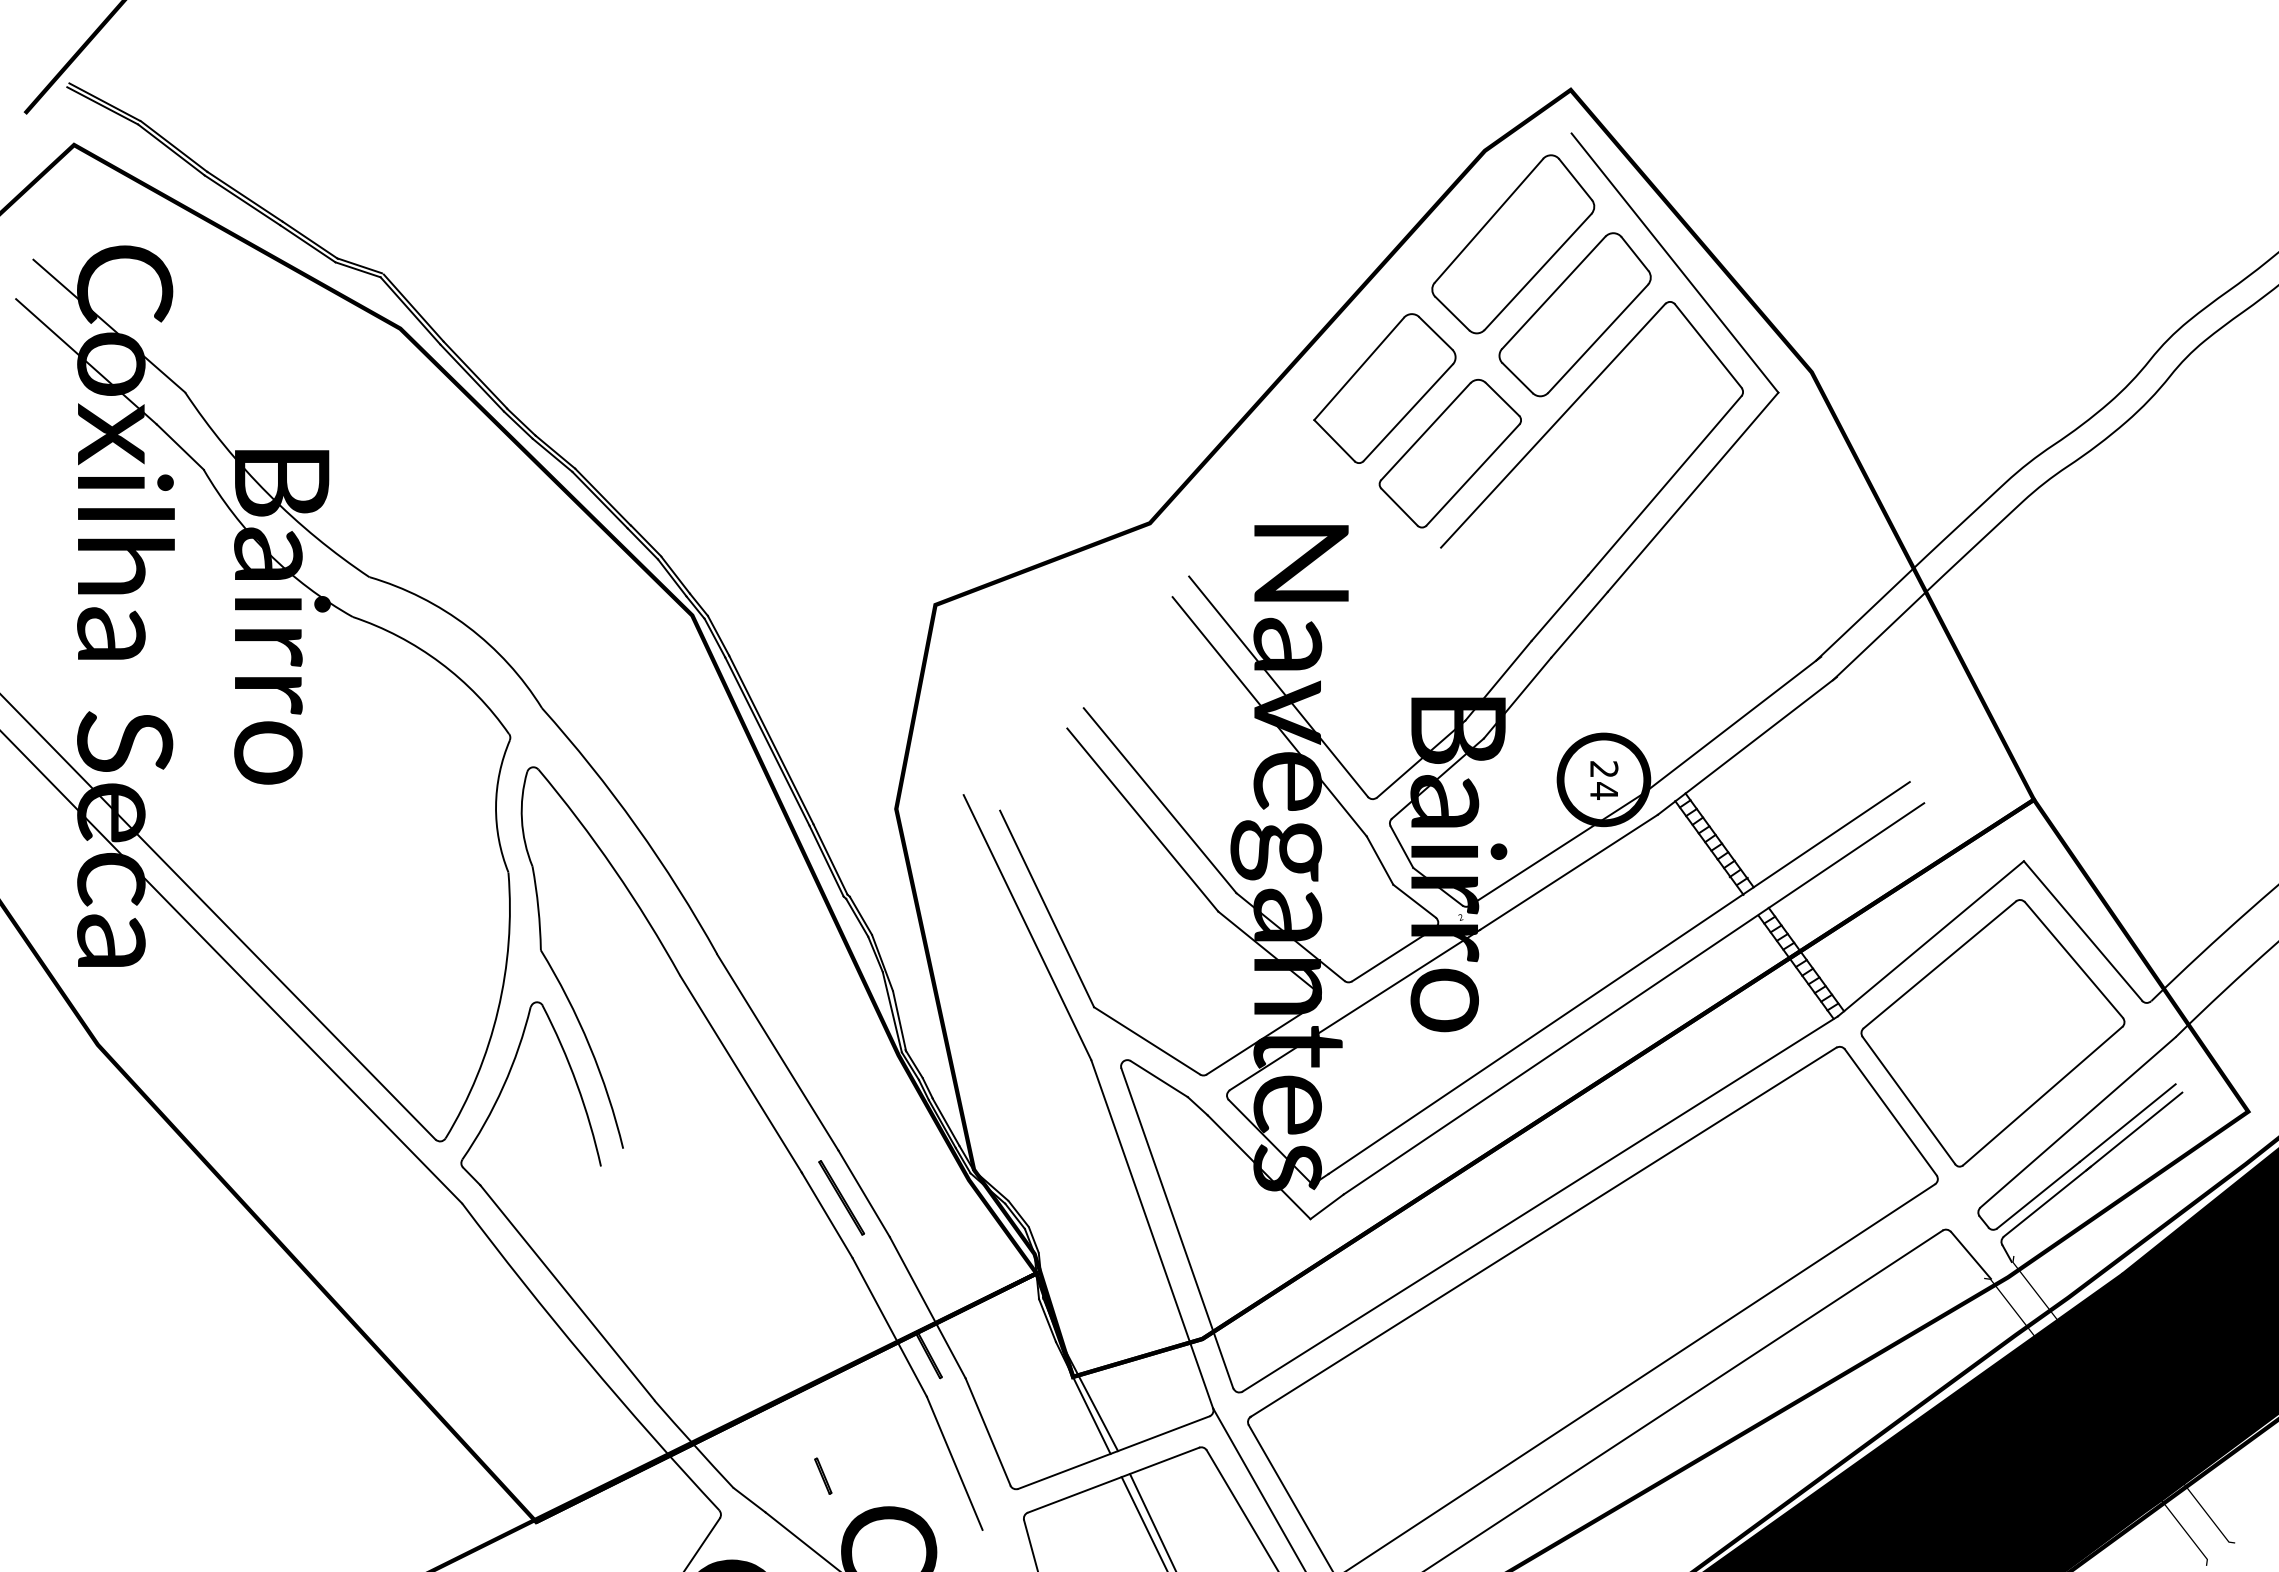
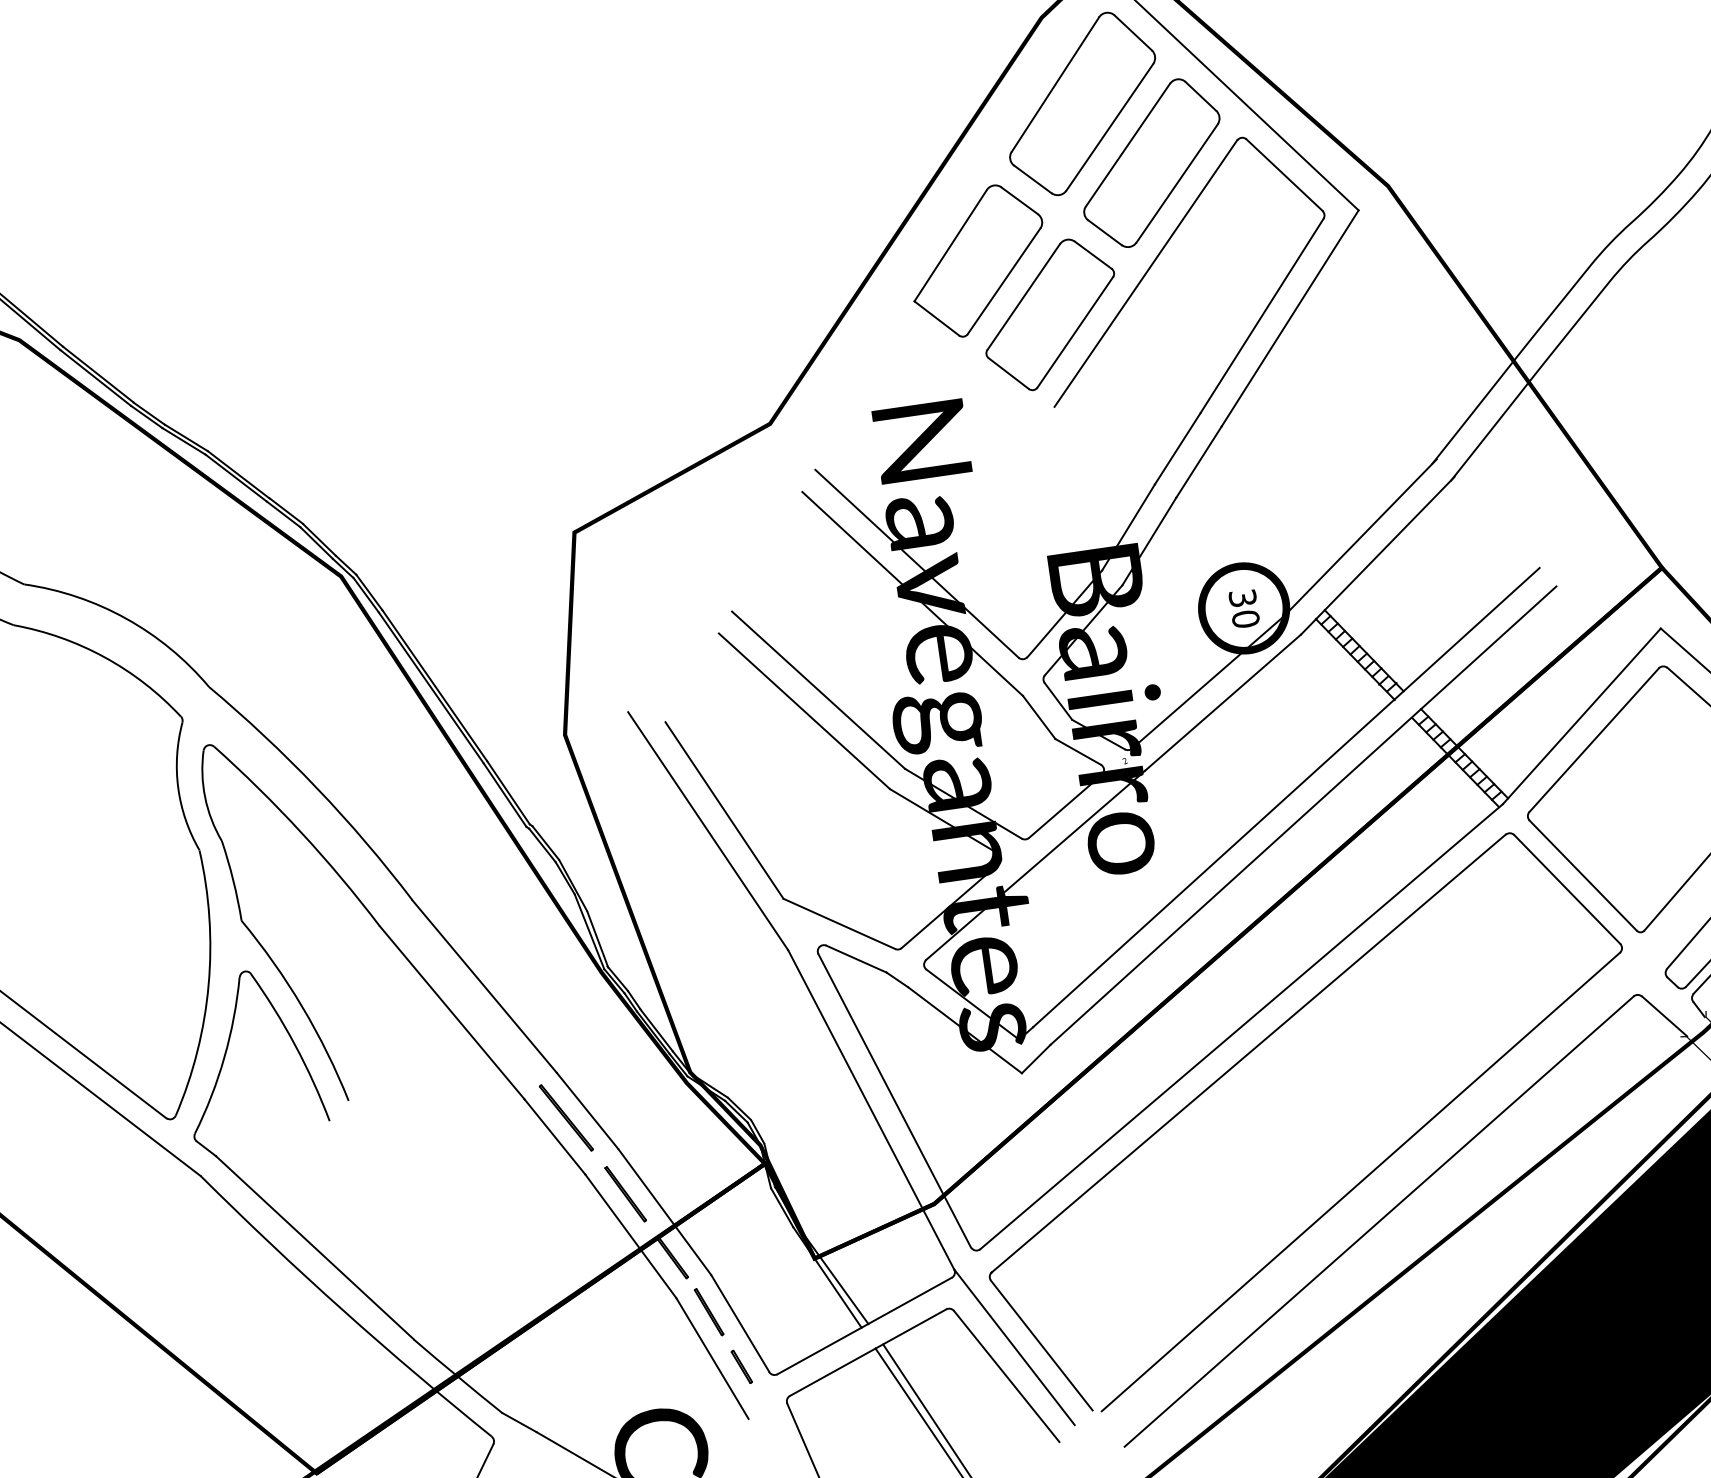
text: (1604, 780) -> (1244, 608), 24 -> 30
part: (890, 1283) -> (625, 1193), added
part: (957, 1415) -> (708, 1311), added
part: (823, 1475) -> (741, 1366), moved

